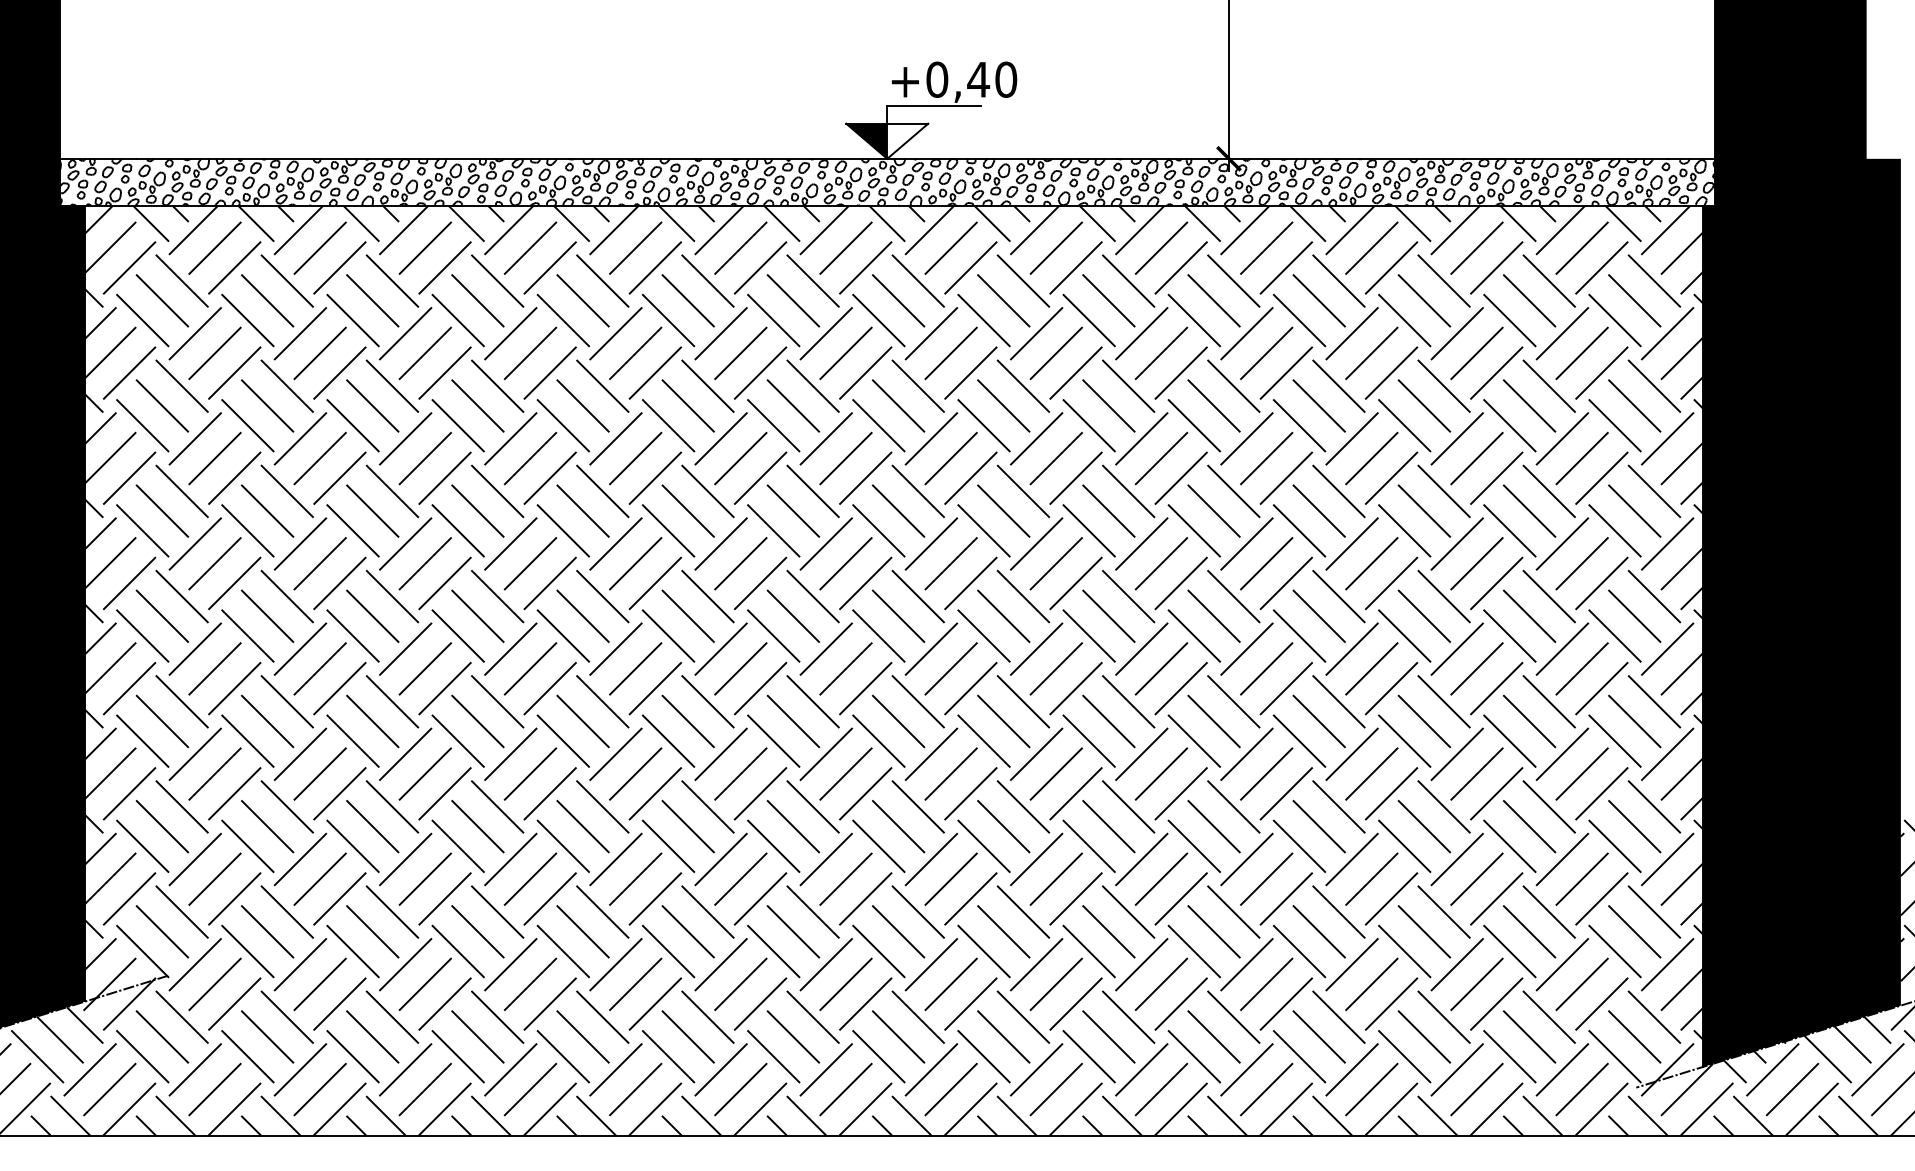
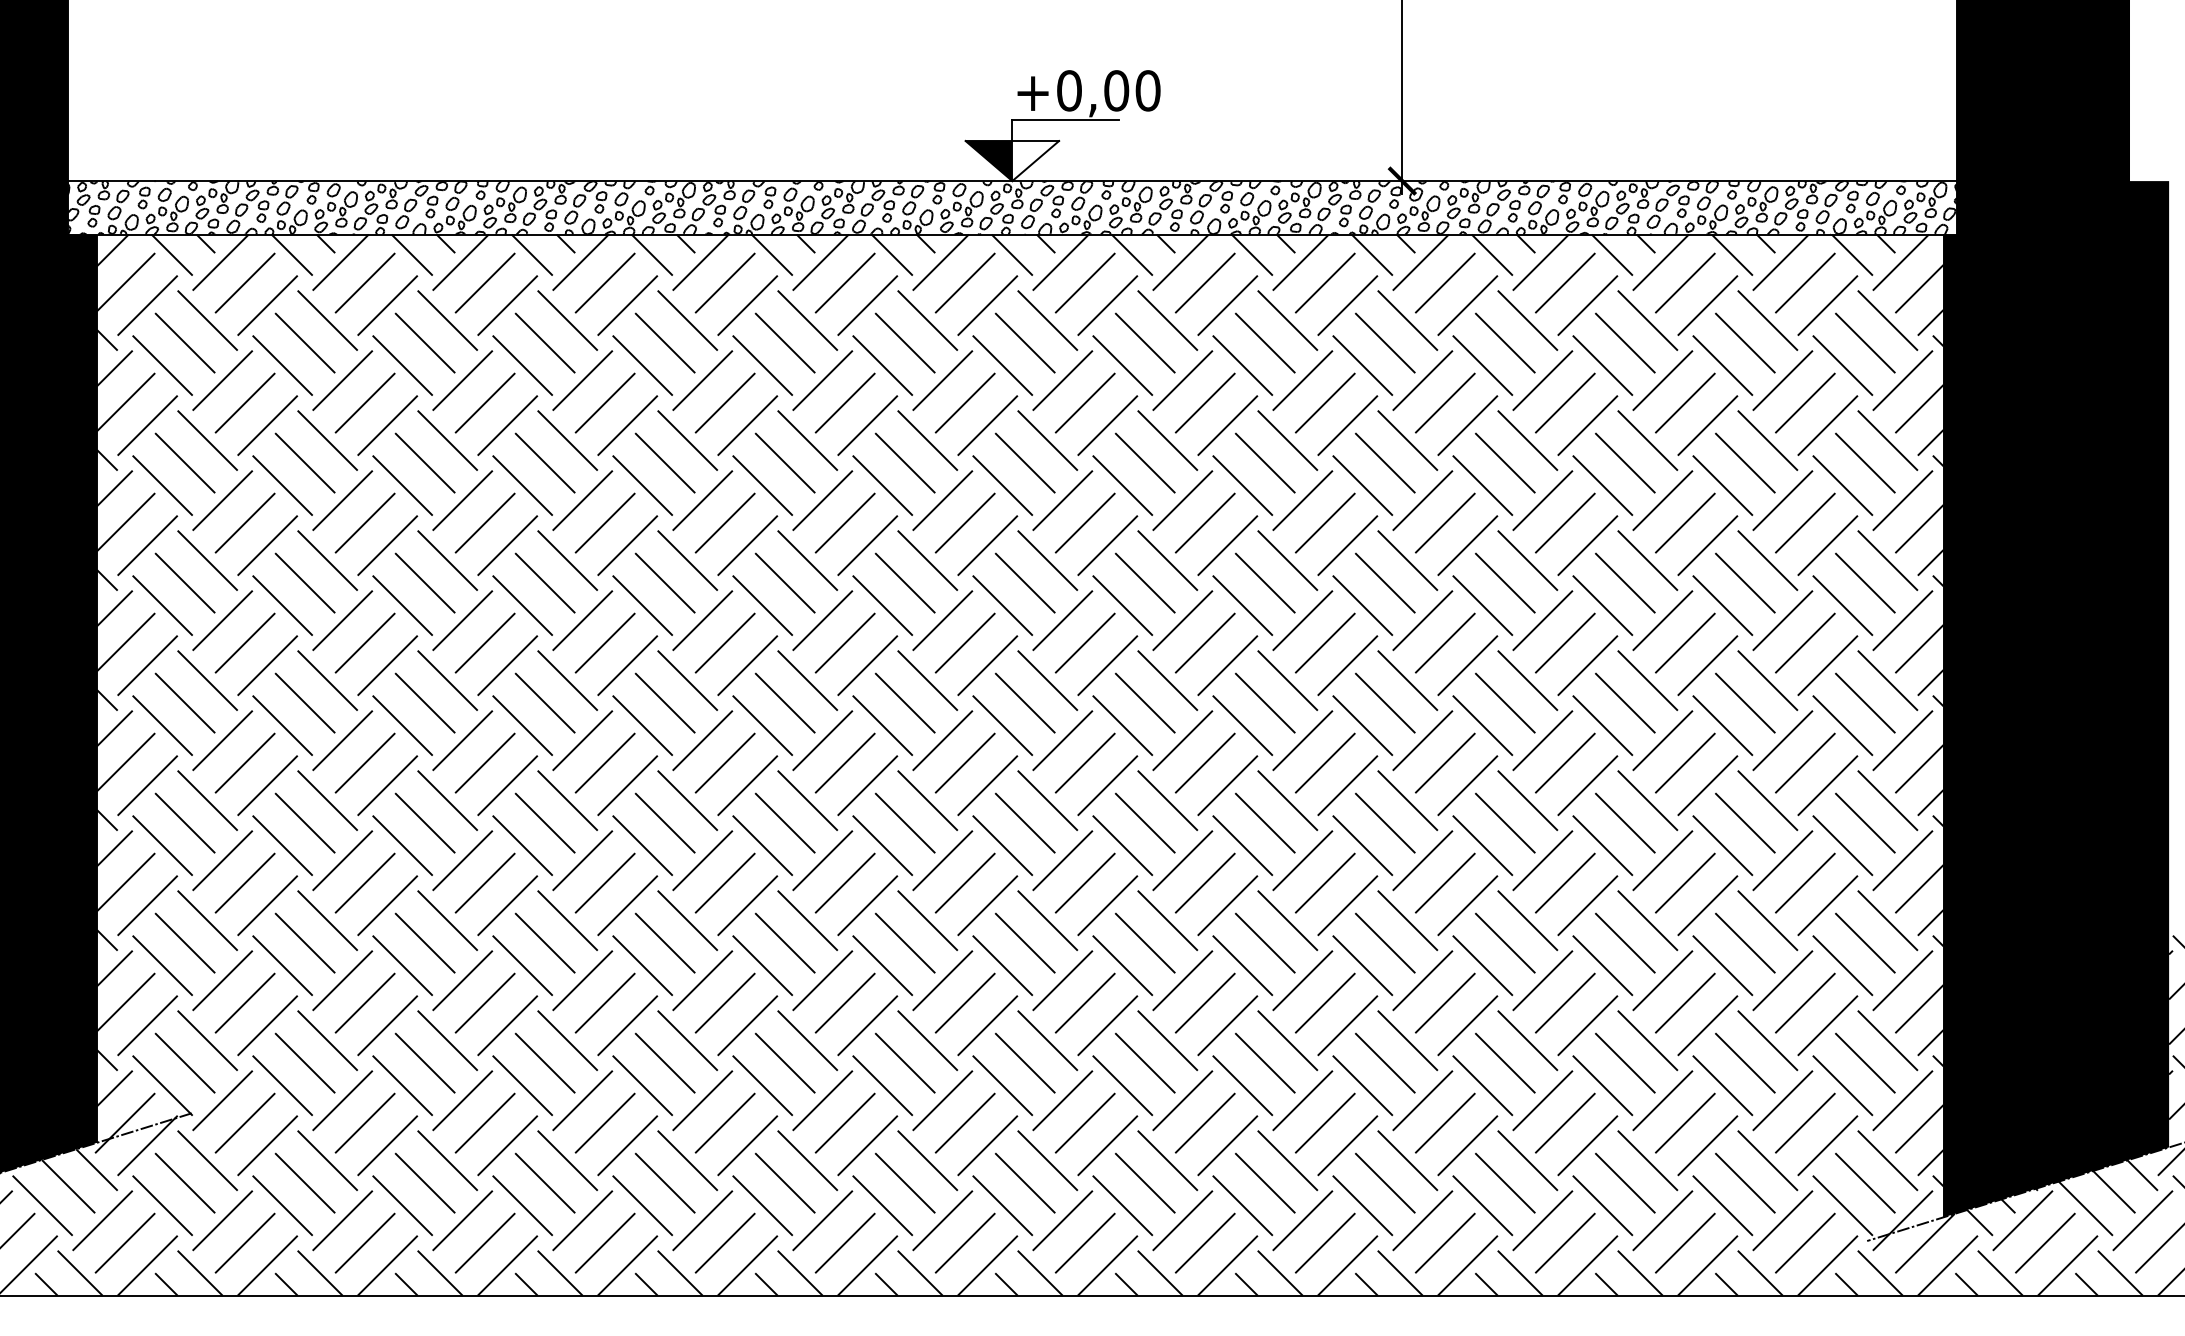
text: (978, 79) -> (1116, 90), +0,40 -> +0,00

